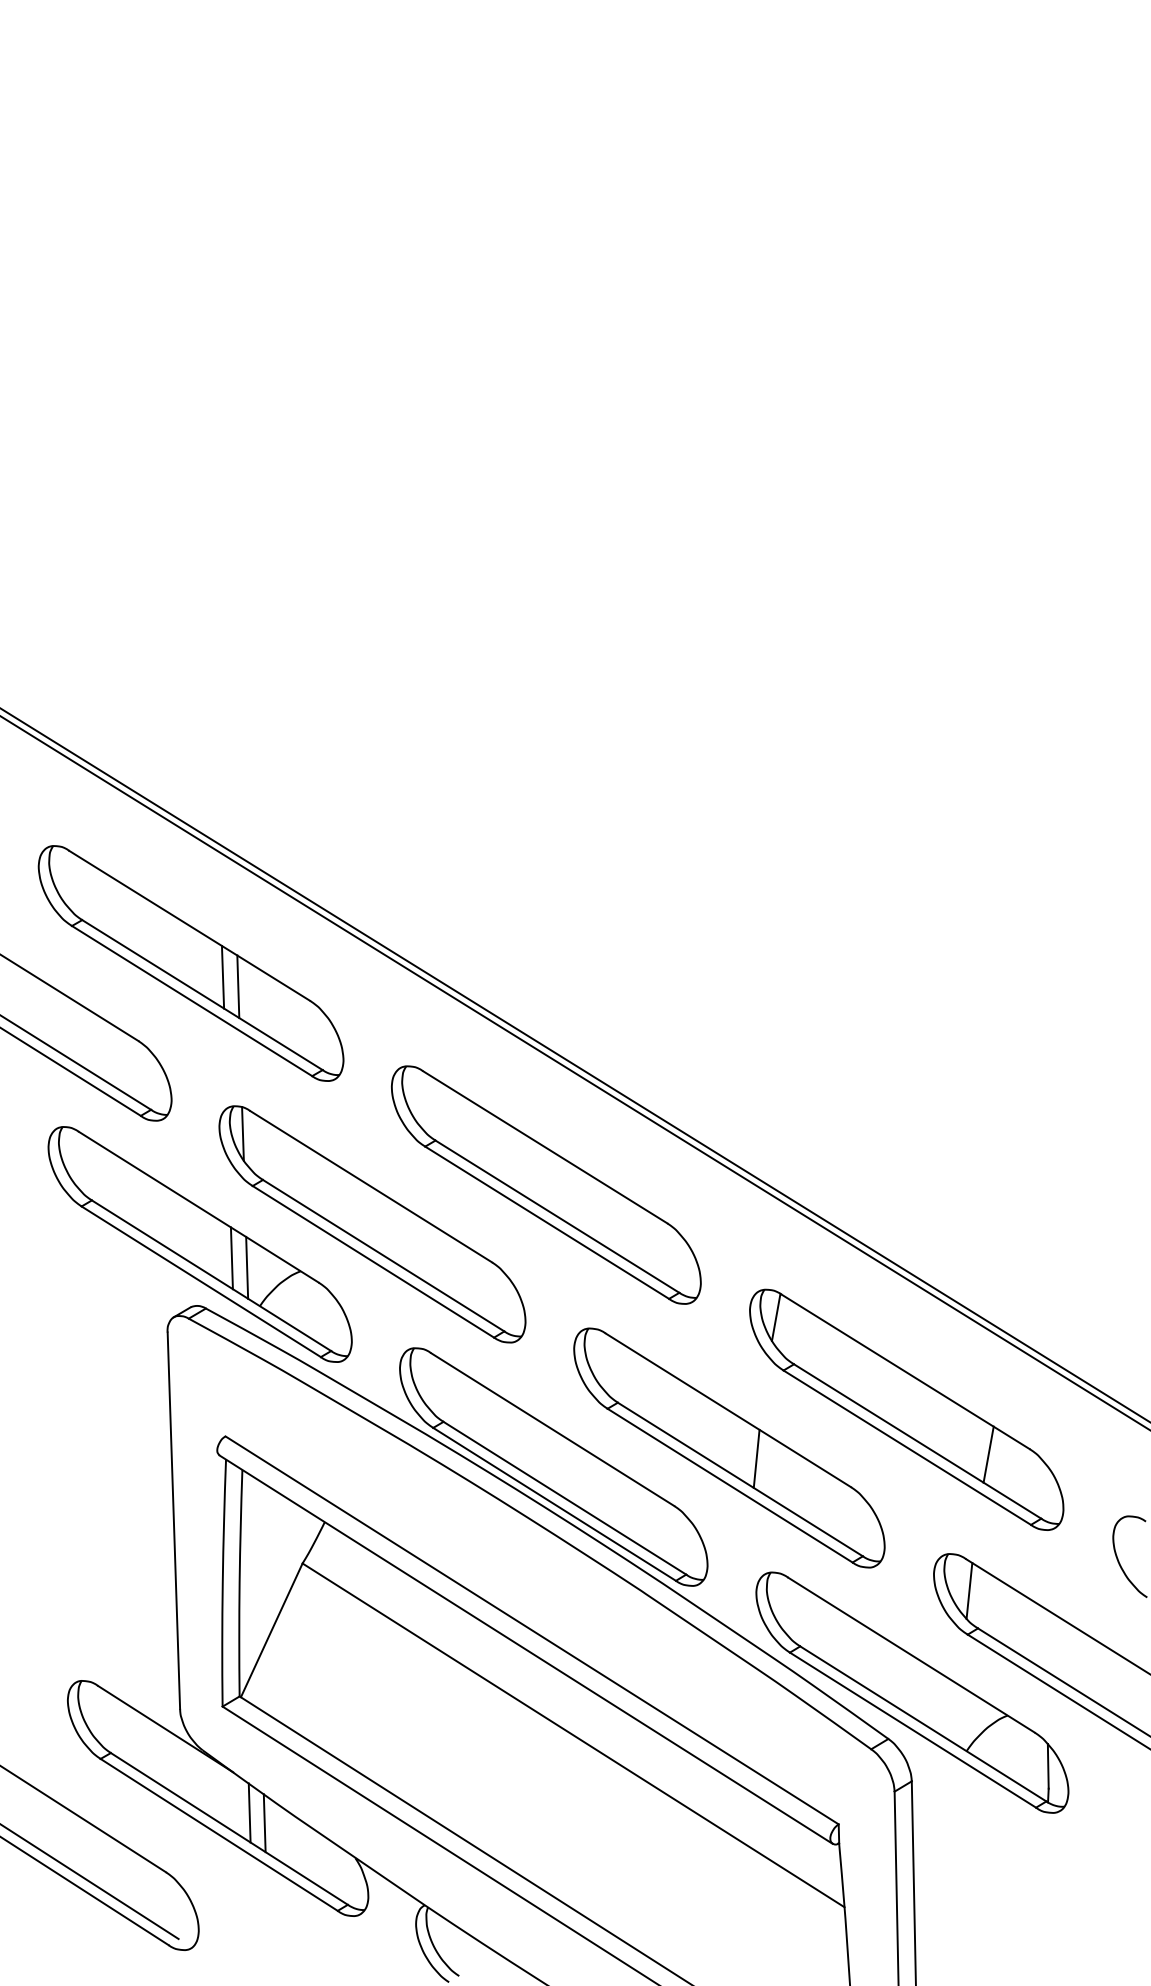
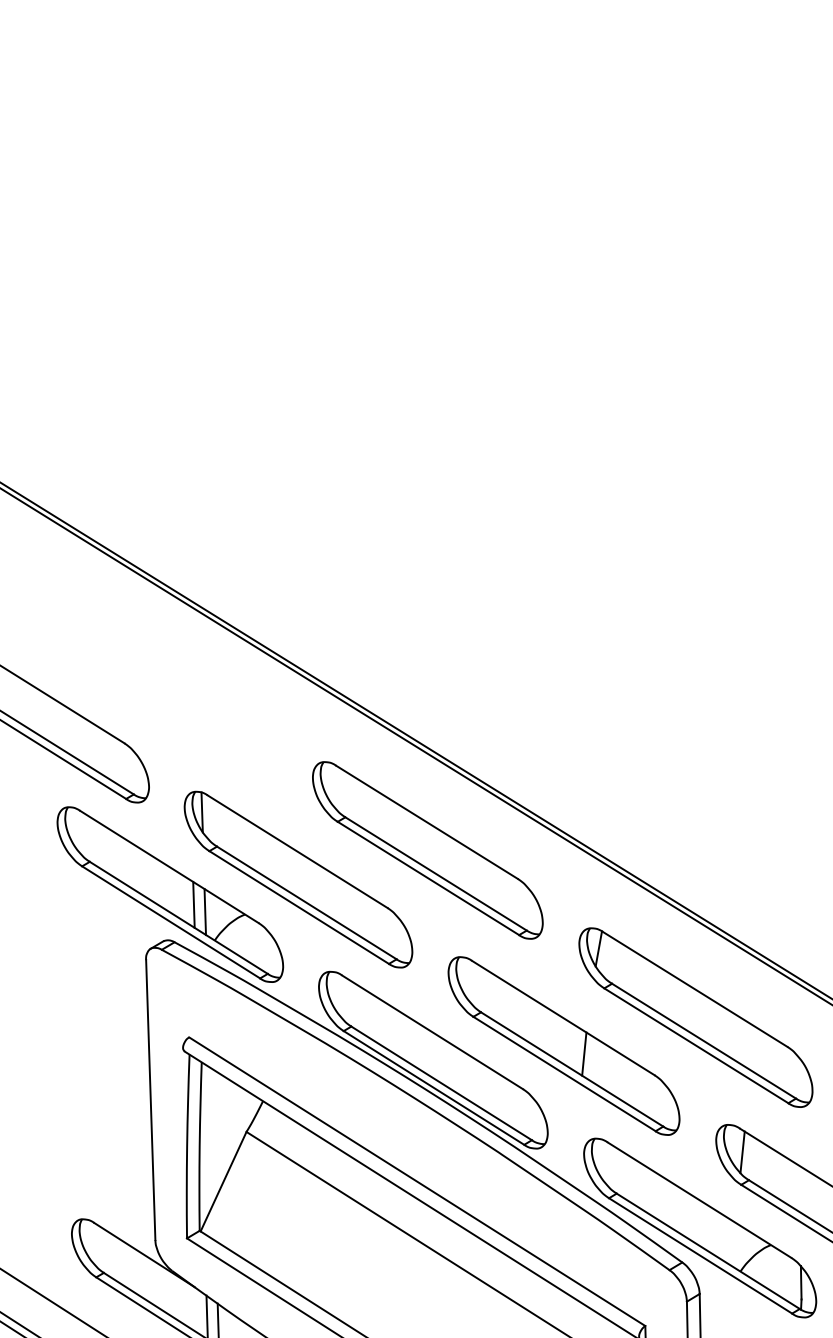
part: (190, 963) -> (163, 685), removed
line: (988, 1454) -> (756, 1050), removed

